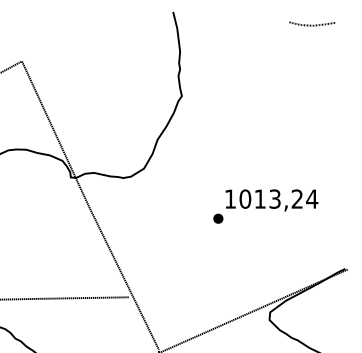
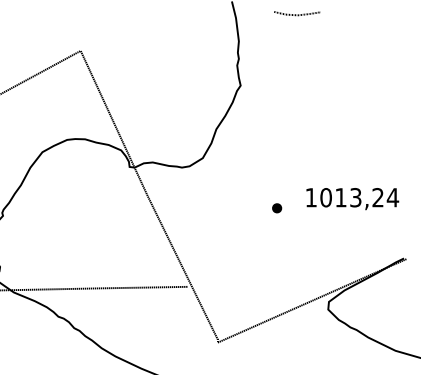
curve: (312, 24) -> (297, 14), moved
text: (271, 200) -> (352, 199), moved

